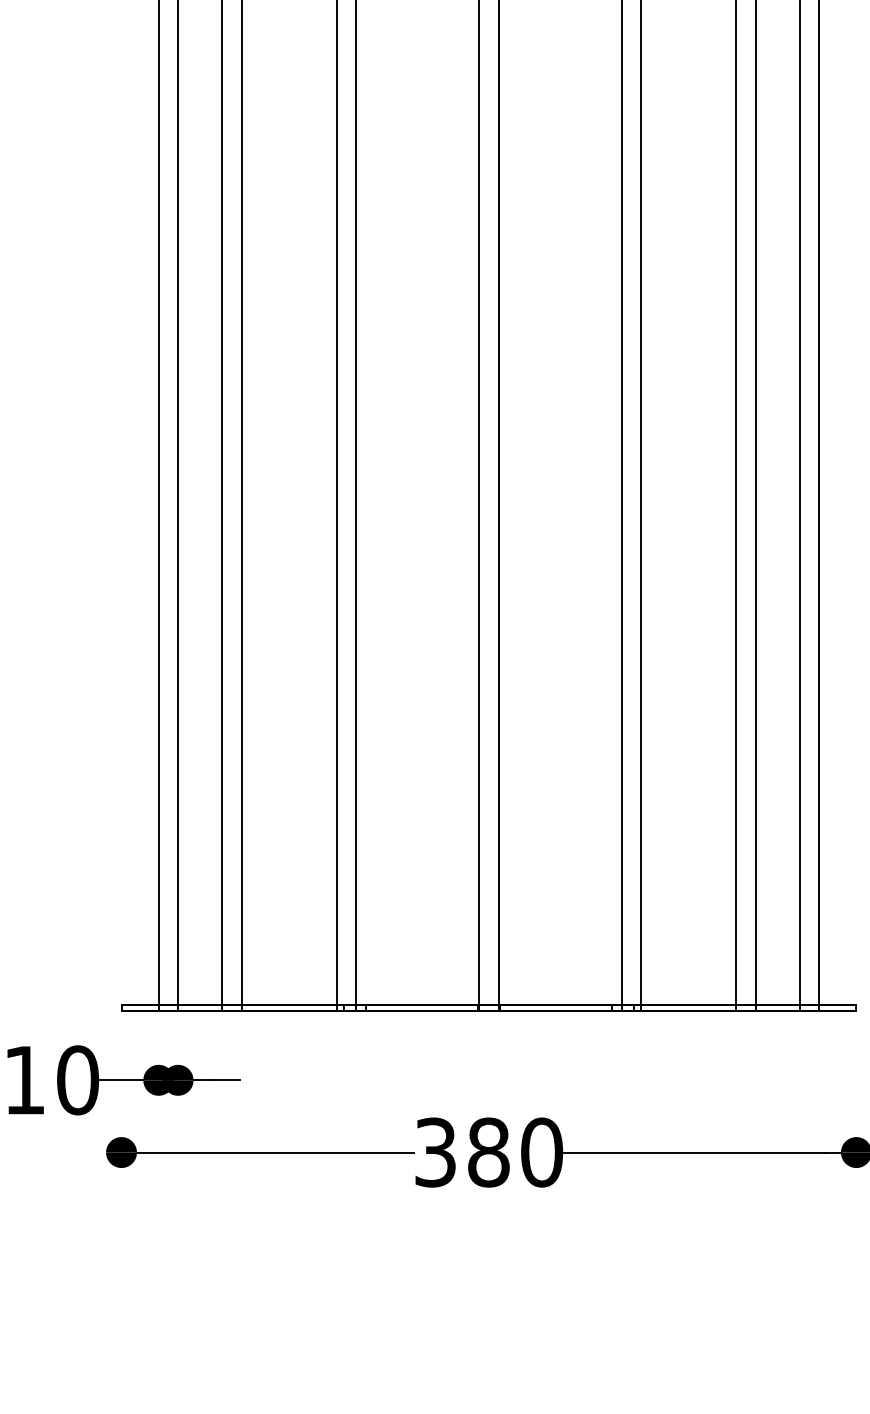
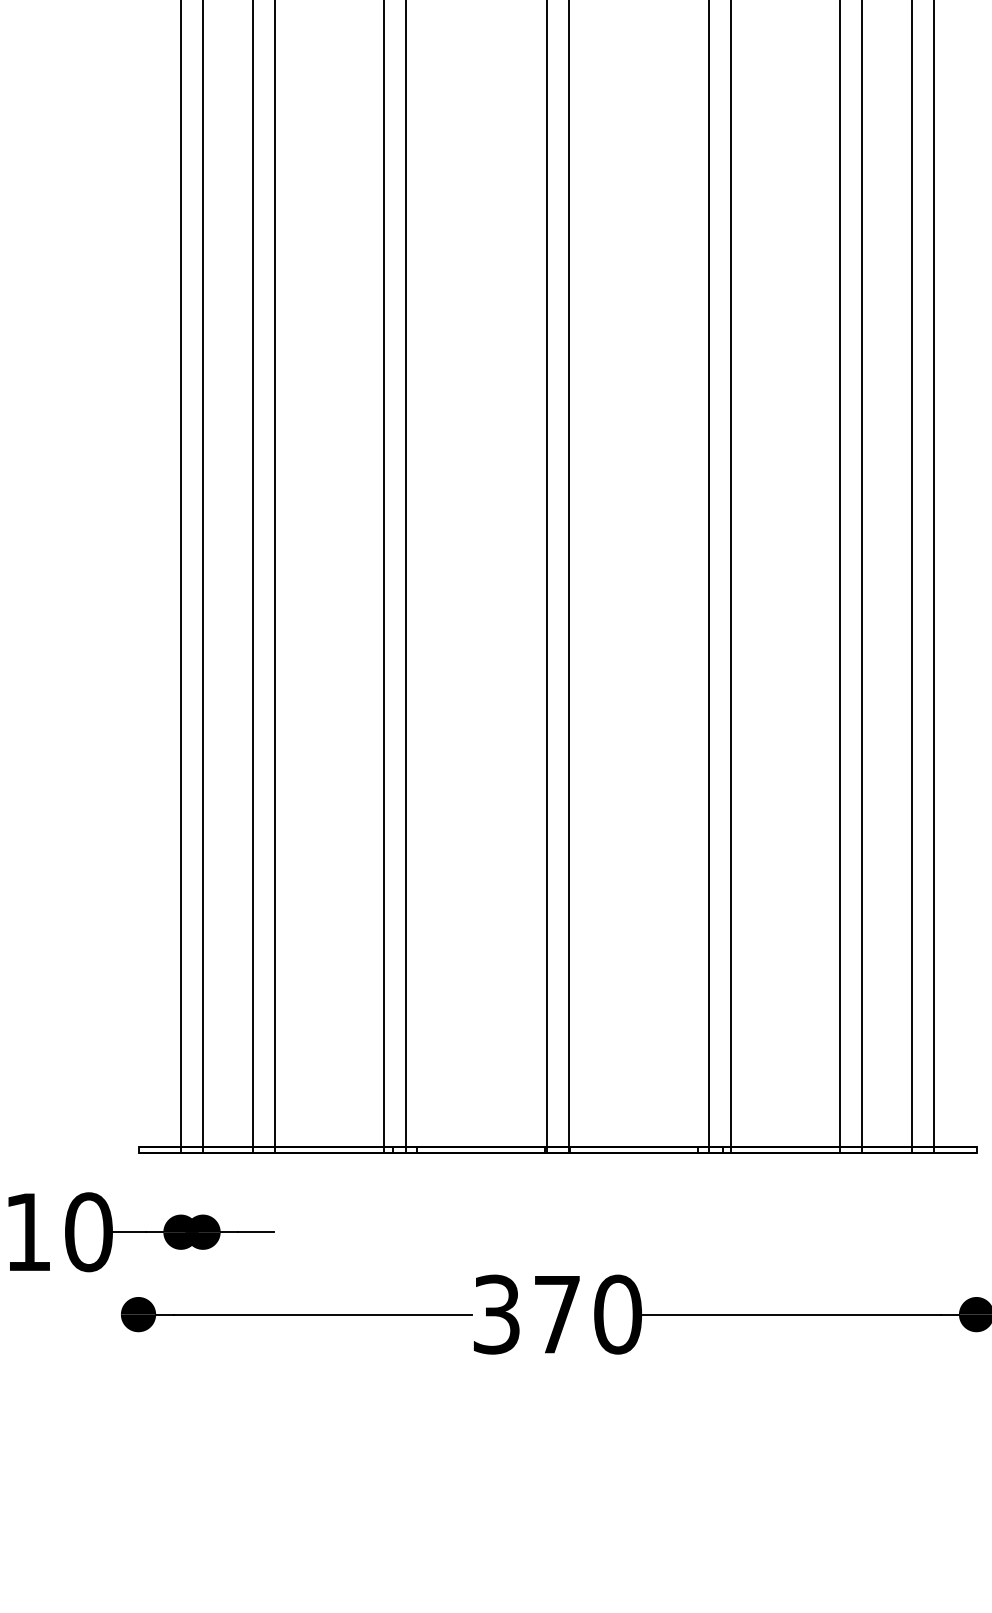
text: (488, 1152) -> (557, 1314), 380 -> 370

